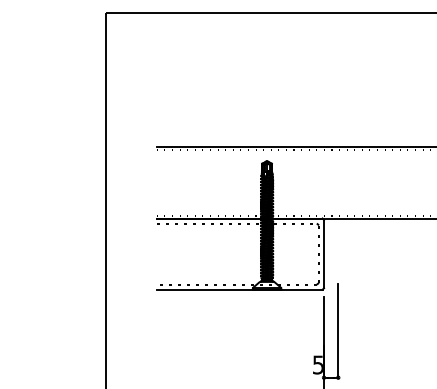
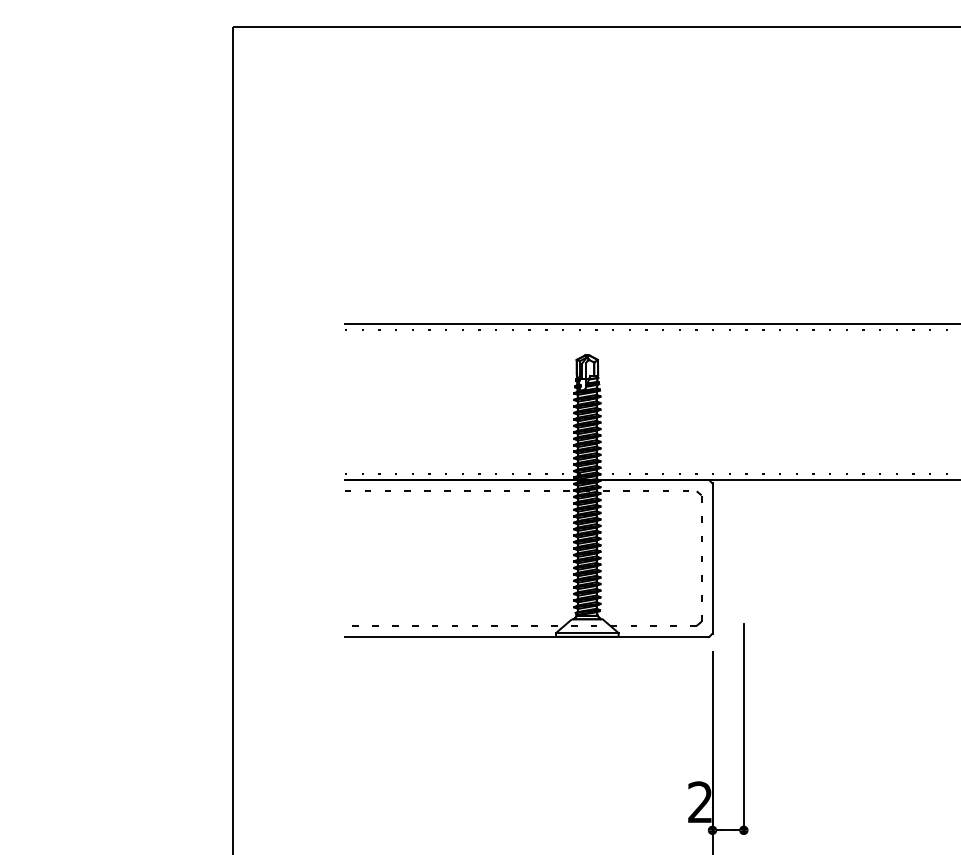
text: (317, 364) -> (698, 801), 5 -> 2

